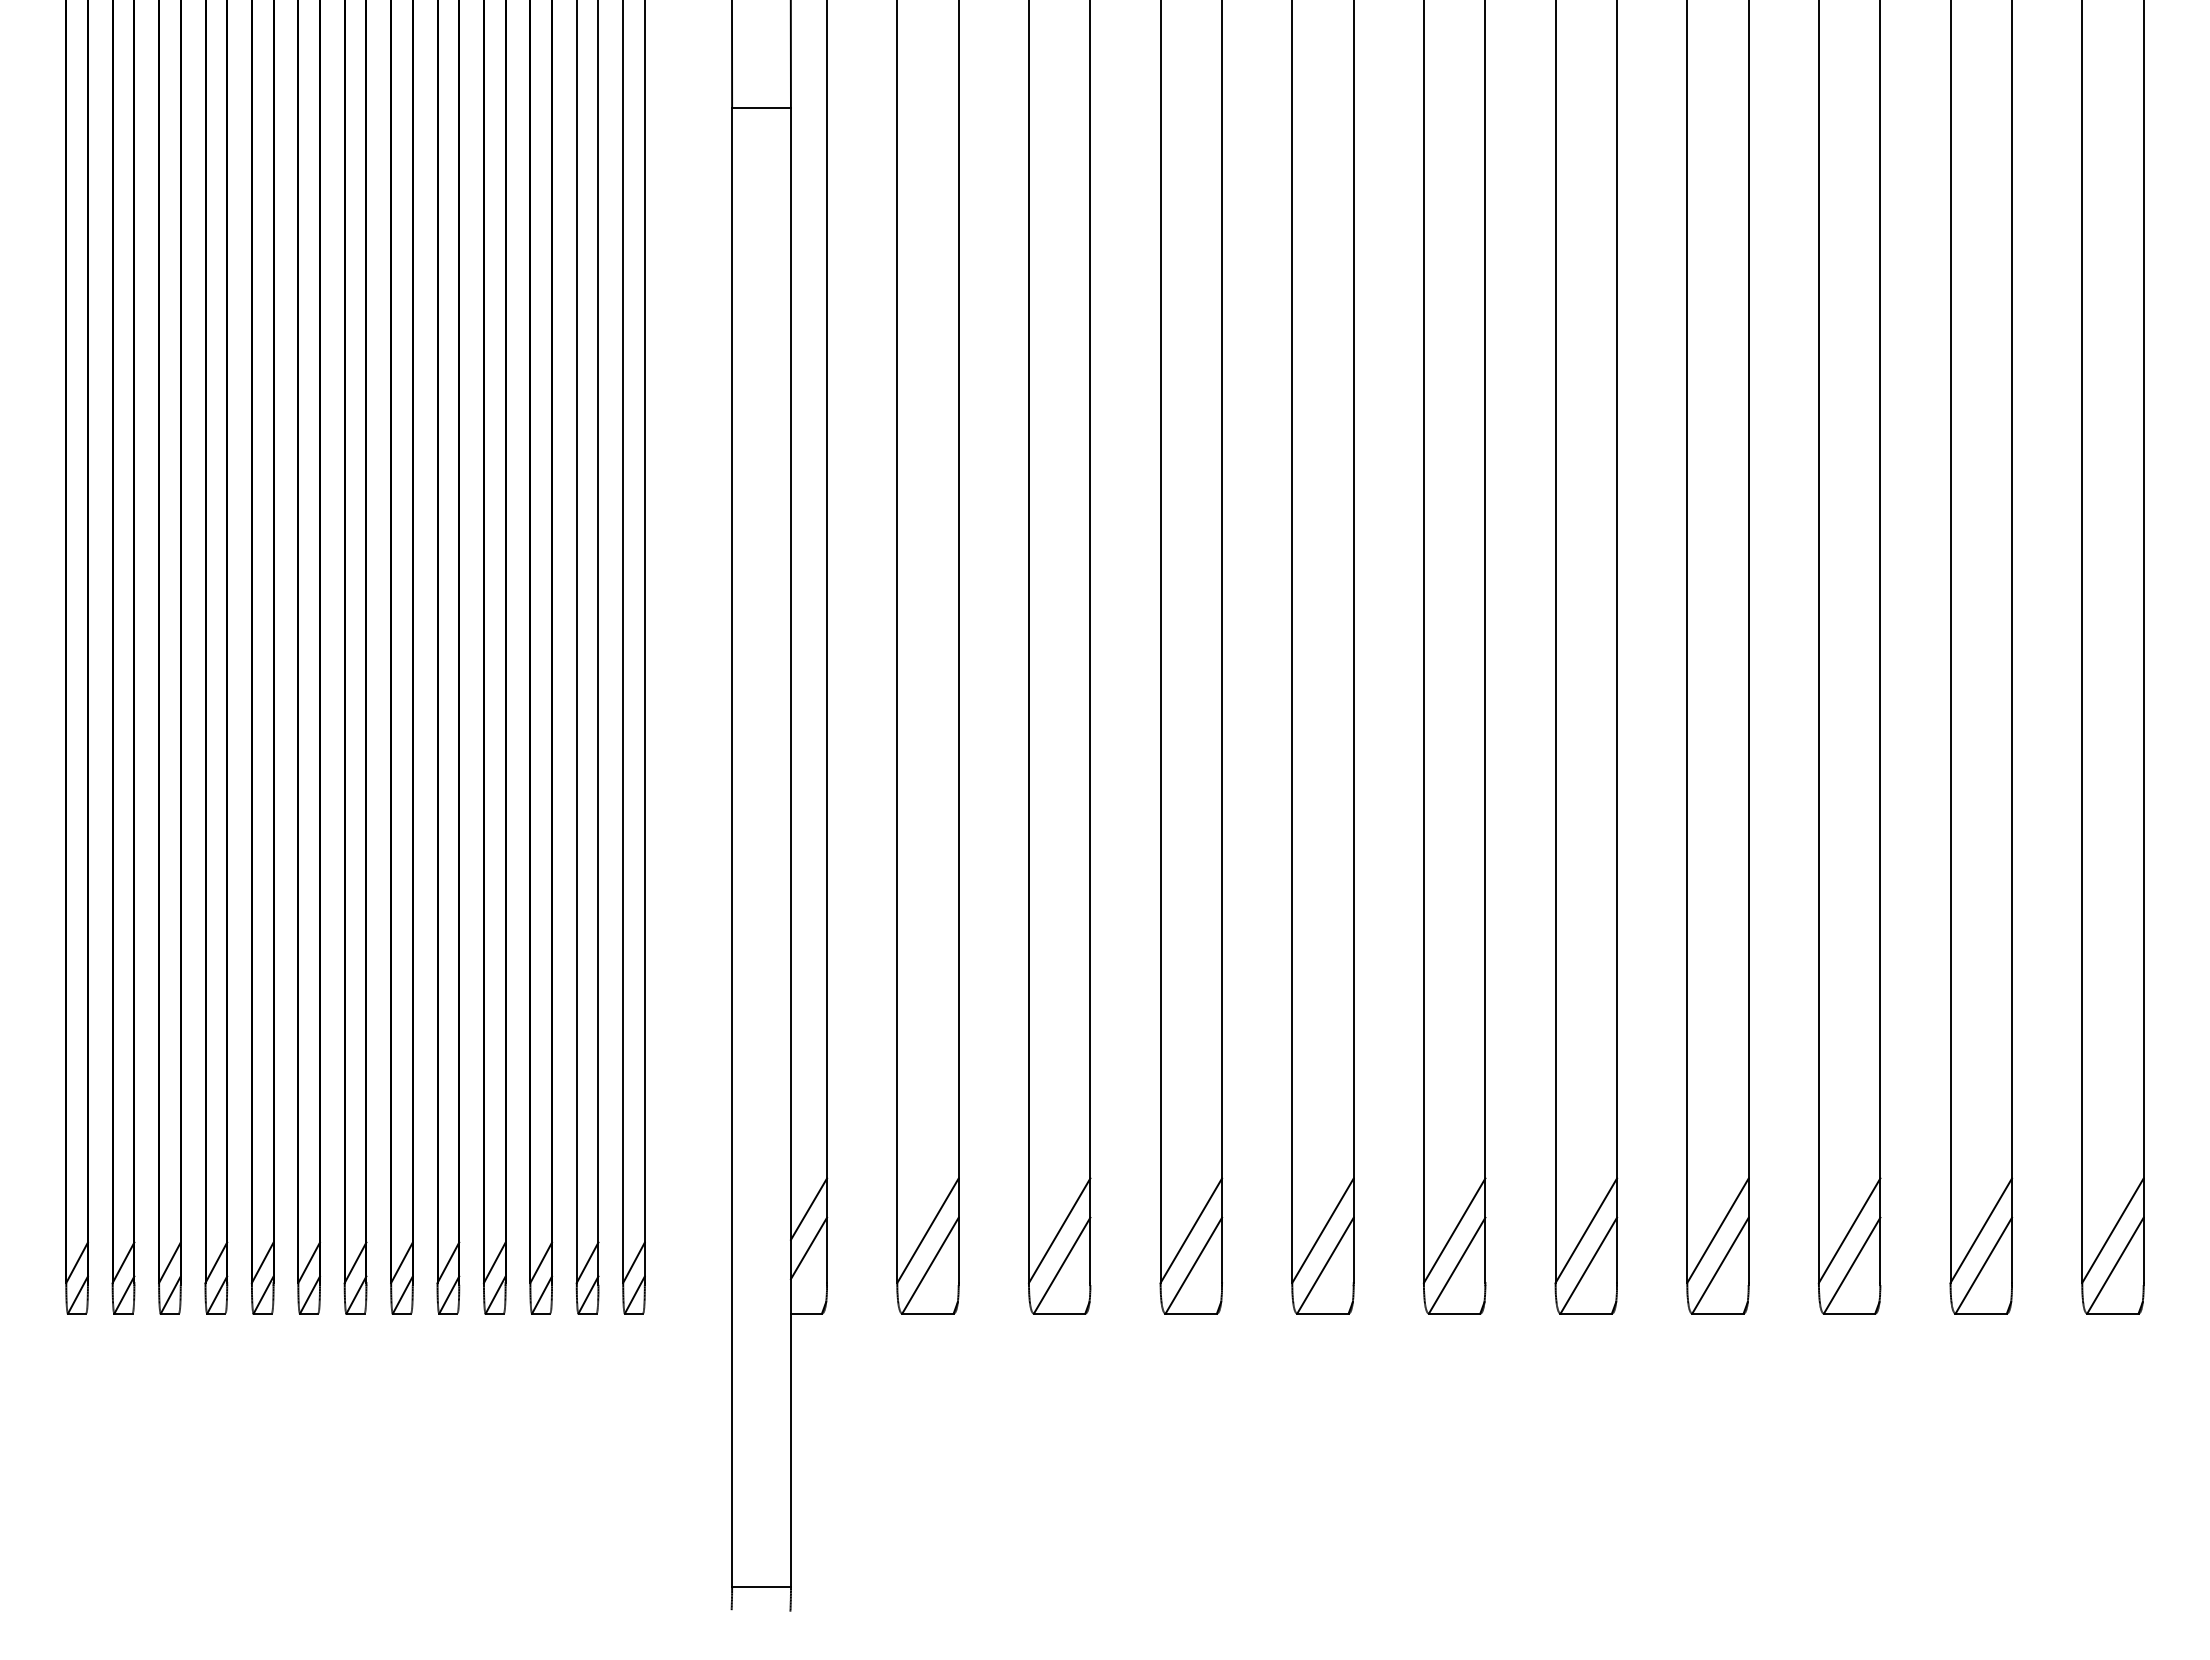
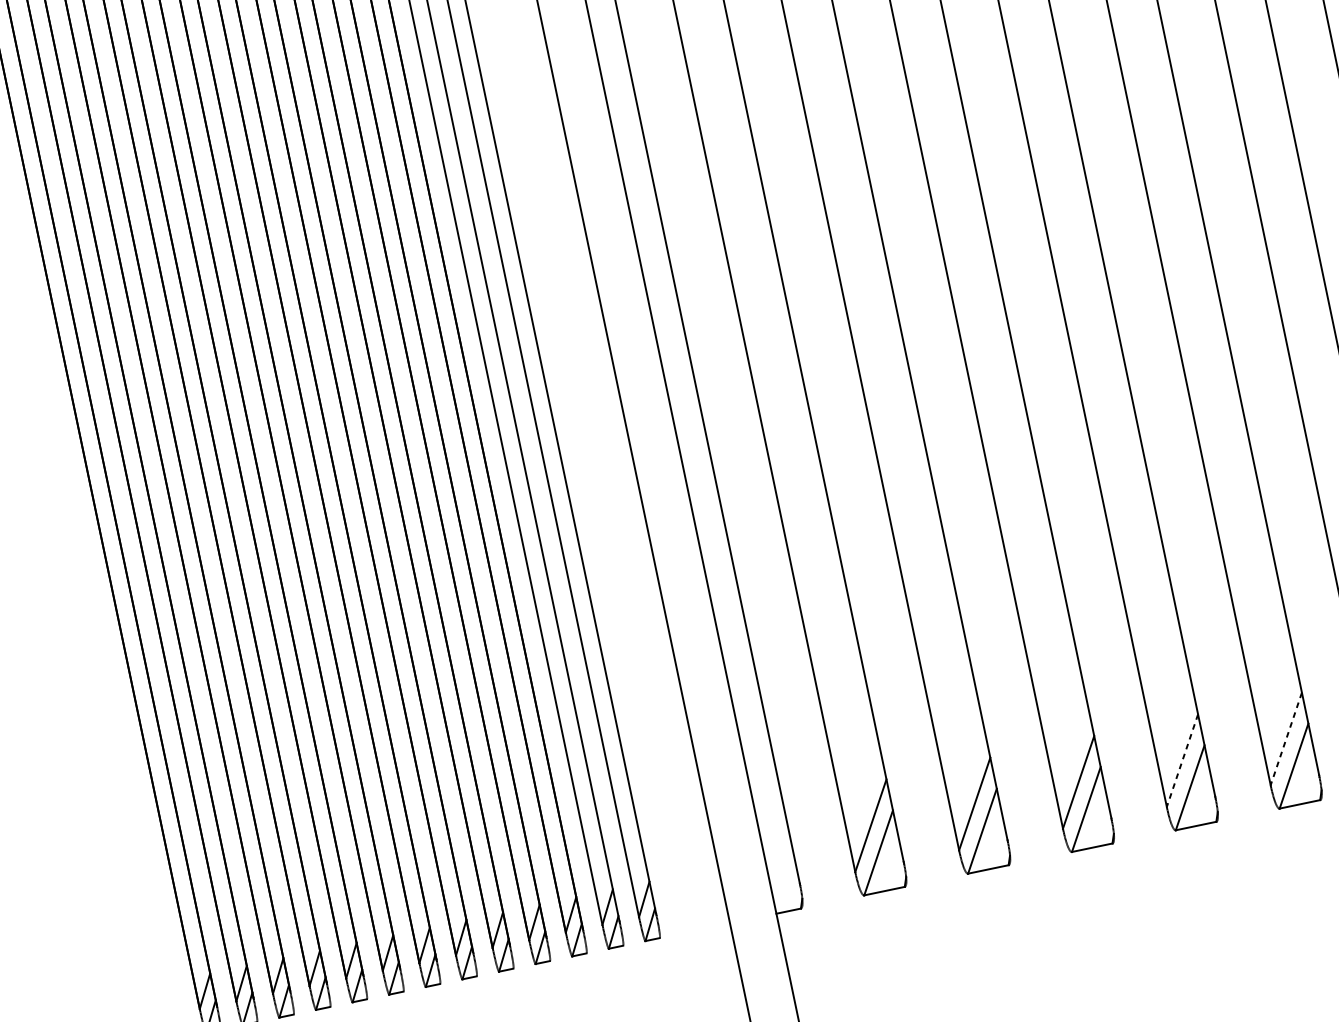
line: (808, 1208) -> (772, 827), removed
line: (1323, 1230) -> (1182, 760), solid -> dashed
line: (1454, 1230) -> (1286, 738), solid -> dashed
line: (808, 1248) -> (779, 859), removed

